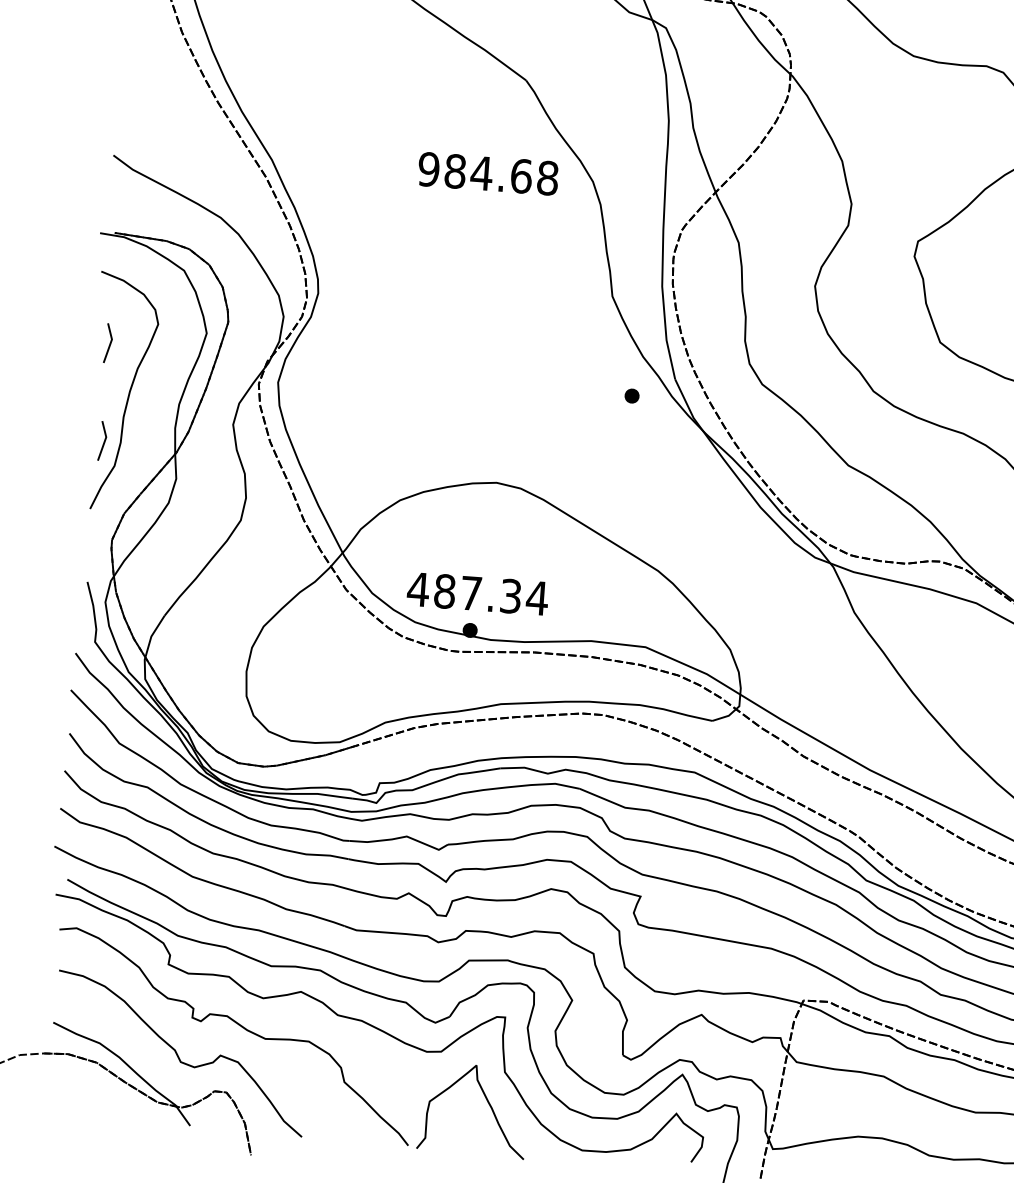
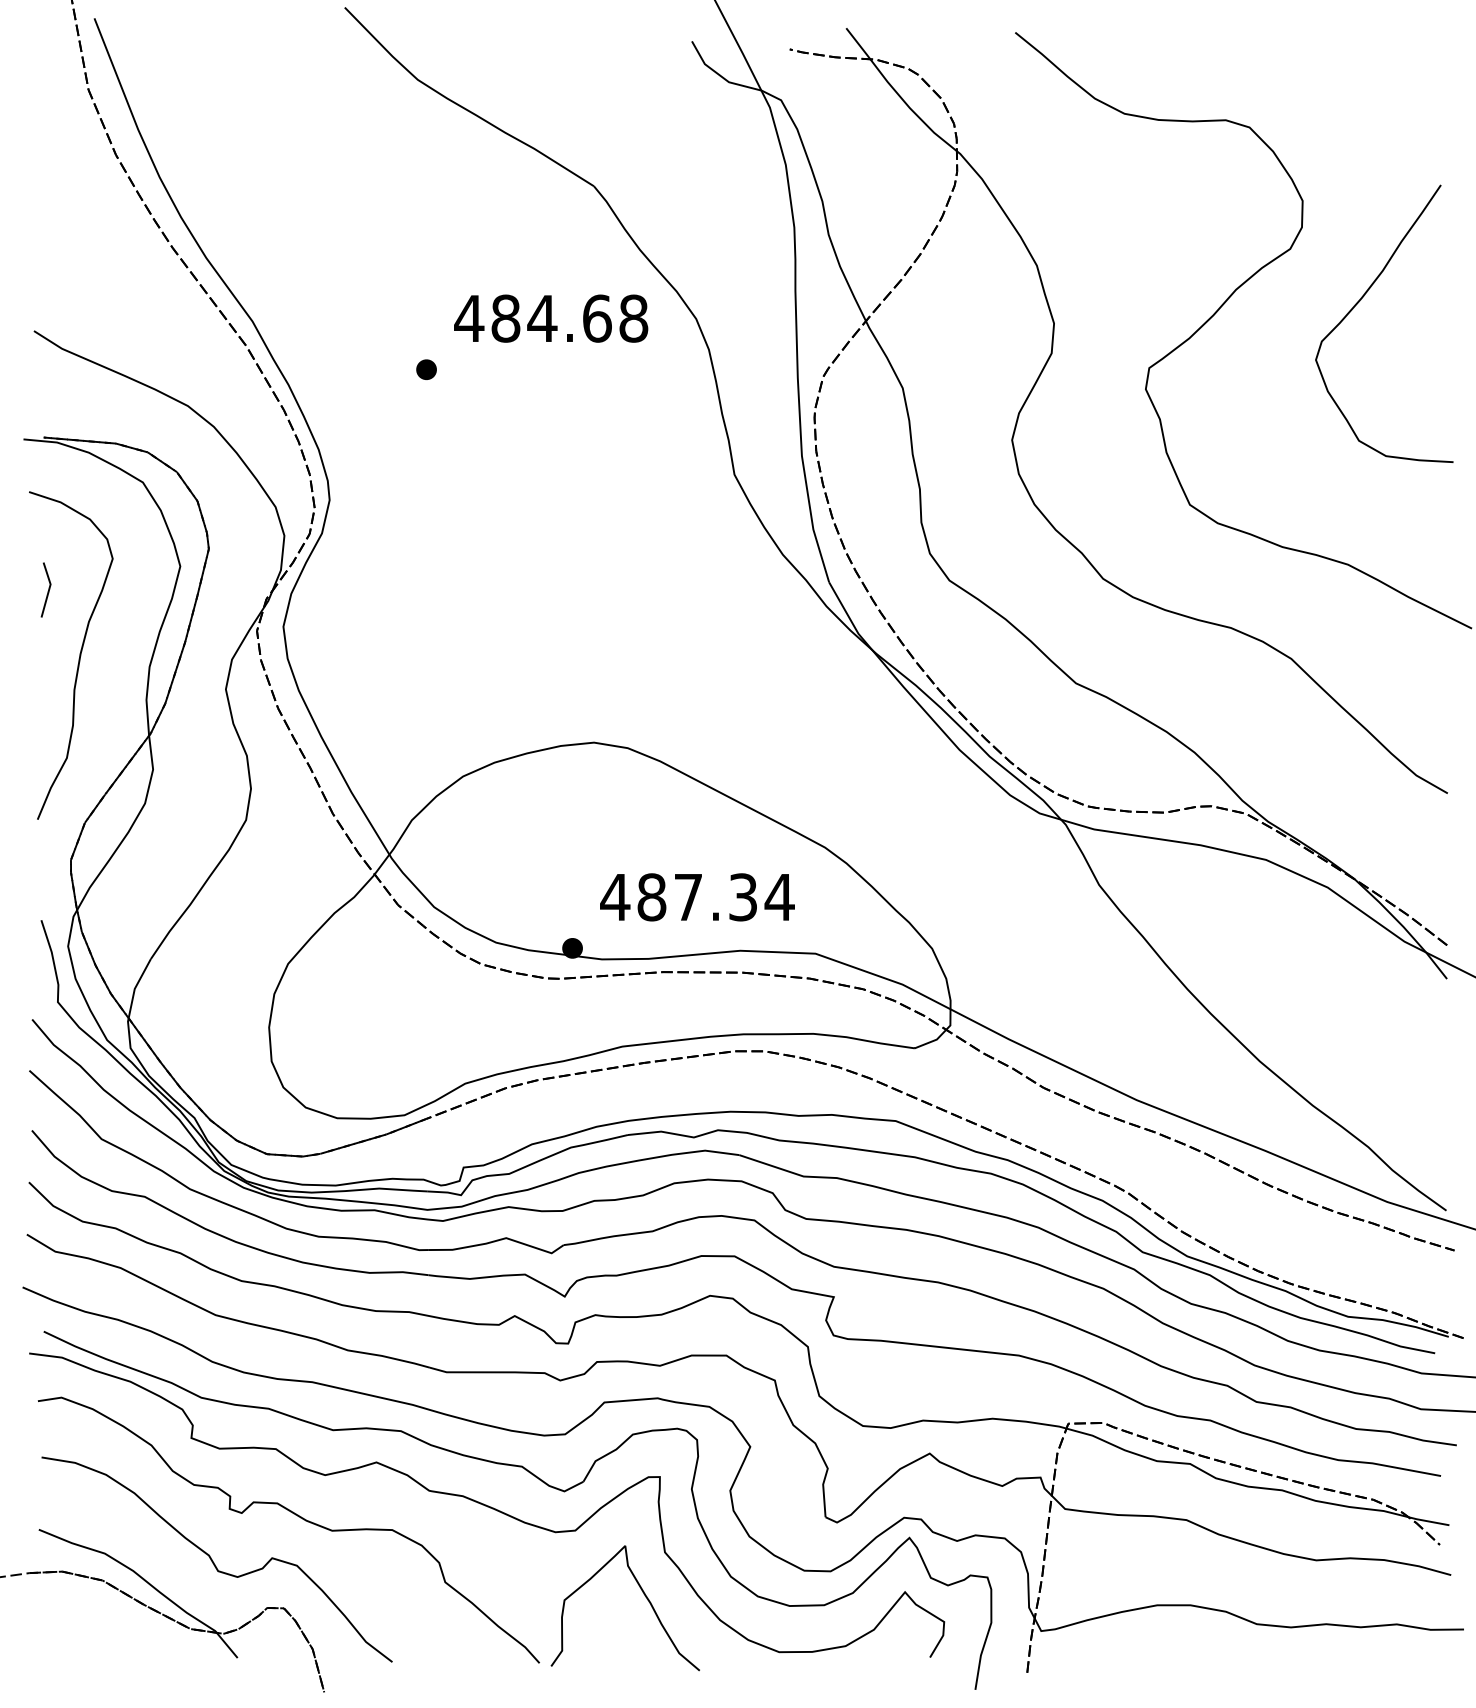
text: (429, 169) -> (469, 318), 984.68 -> 484.68
part: (632, 395) -> (426, 369), moved
line: (103, 442) -> (49, 726), removed
text: (477, 594) -> (697, 897), moved

